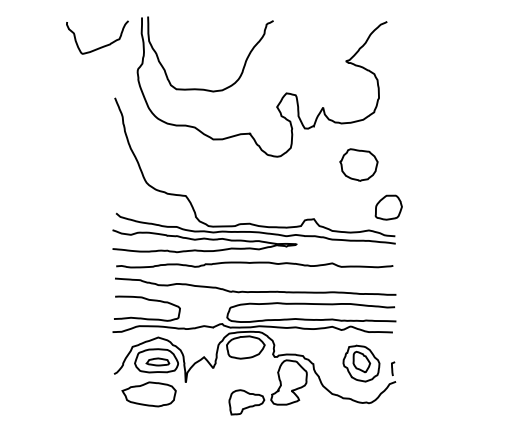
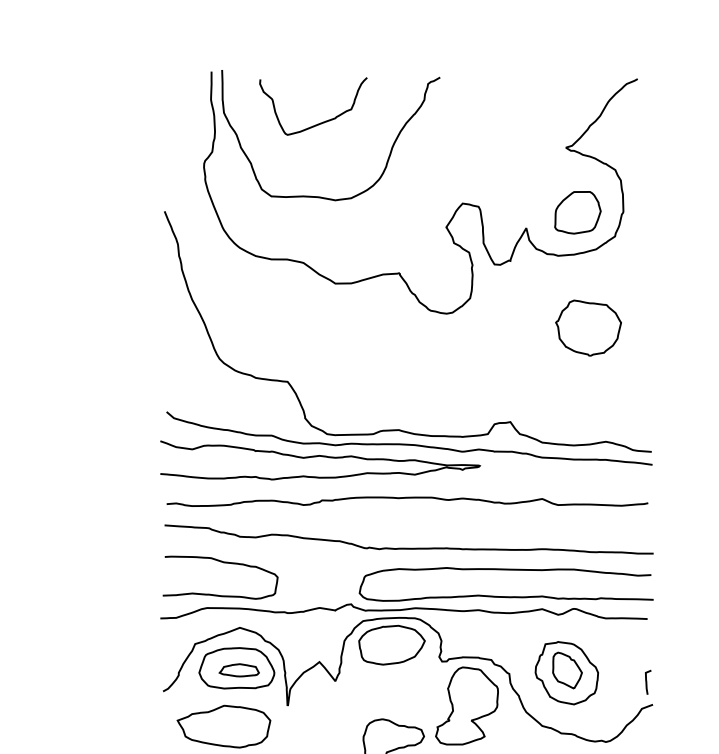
curve: (100, 46) -> (318, 122), moved
part: (388, 207) -> (577, 212), moved
part: (361, 363) -> (566, 672), moved

